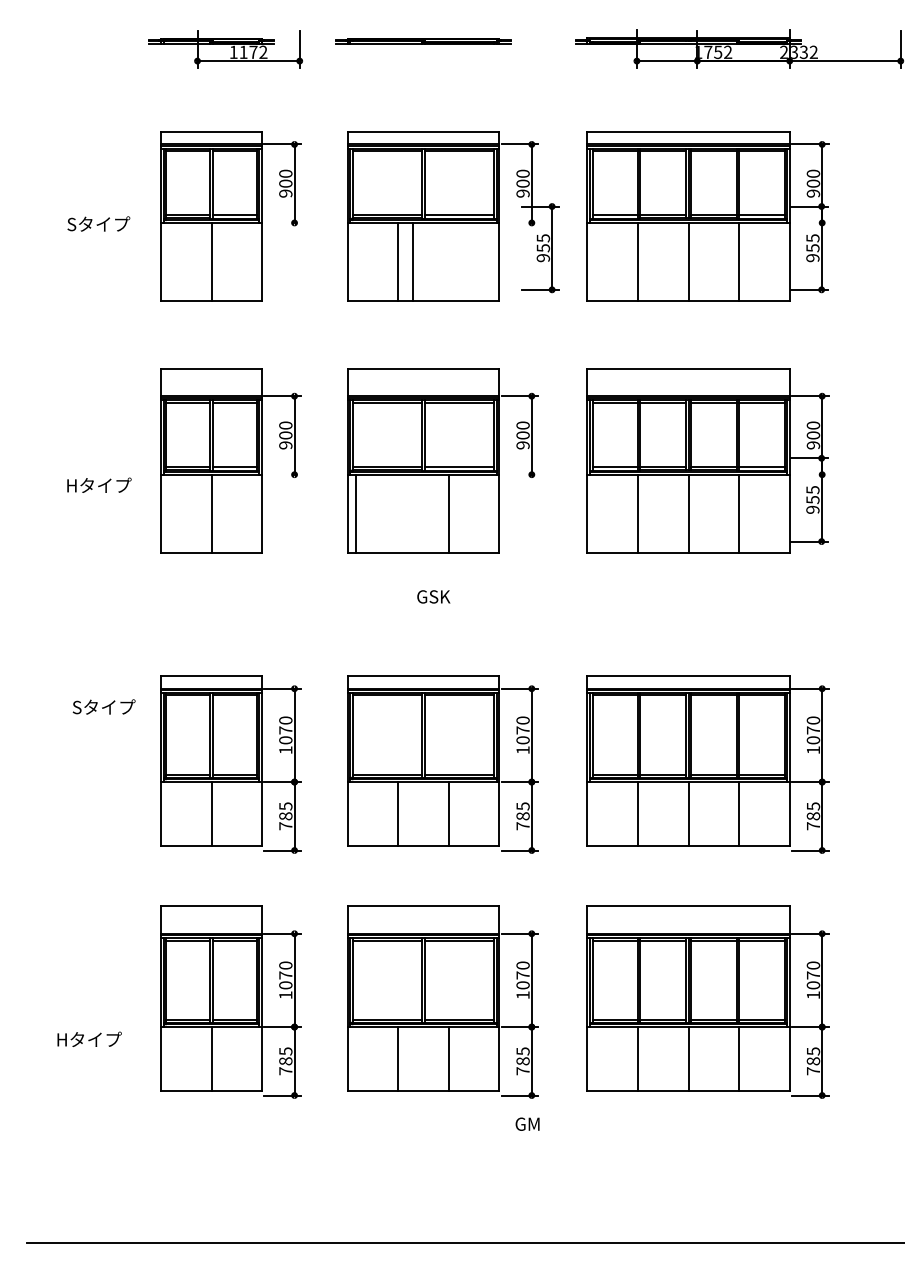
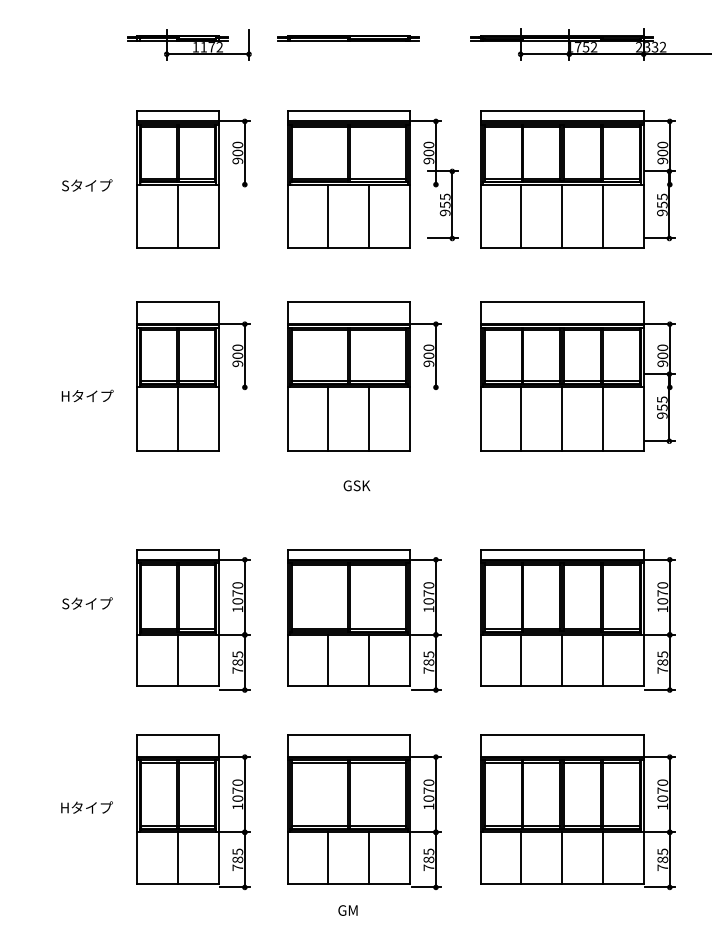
line: (412, 261) -> (368, 215), moved
line: (356, 513) -> (328, 418), moved
text: (103, 706) -> (86, 603), moved
text: (89, 1038) -> (86, 806), moved
text: (527, 1123) -> (347, 909), moved

